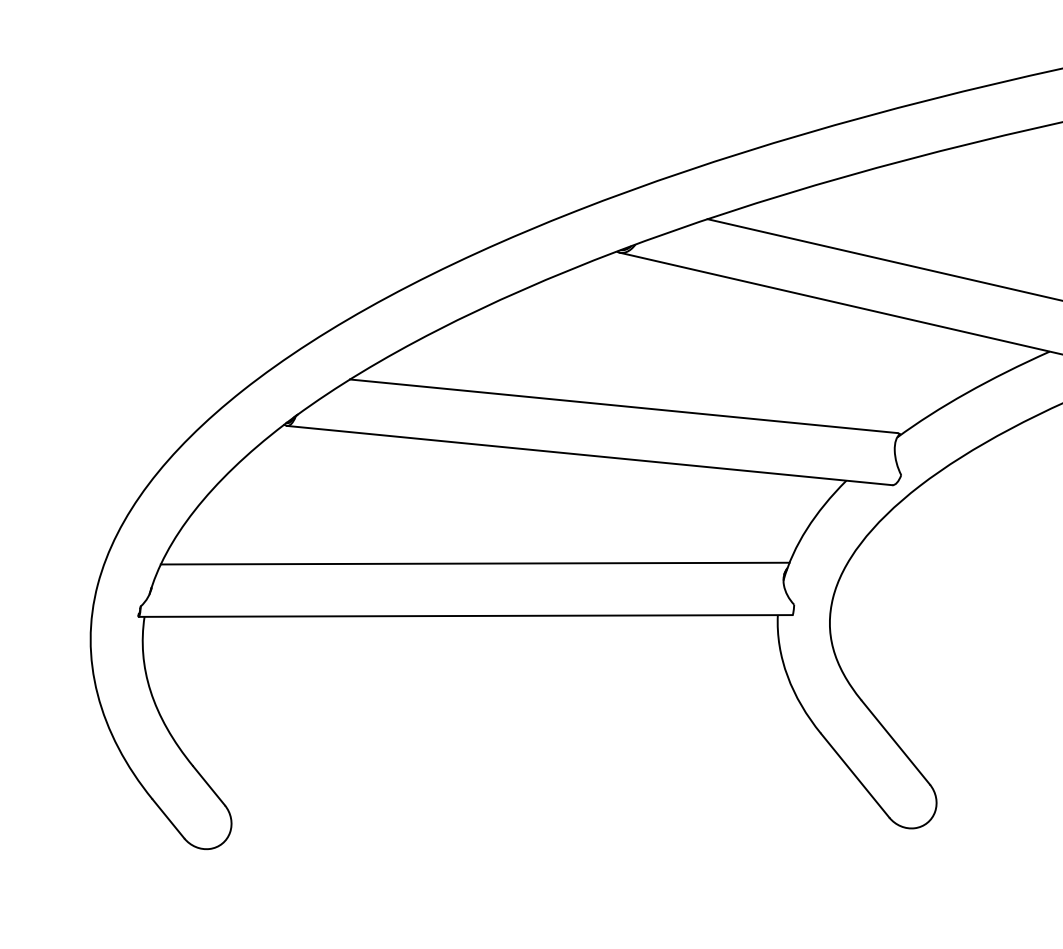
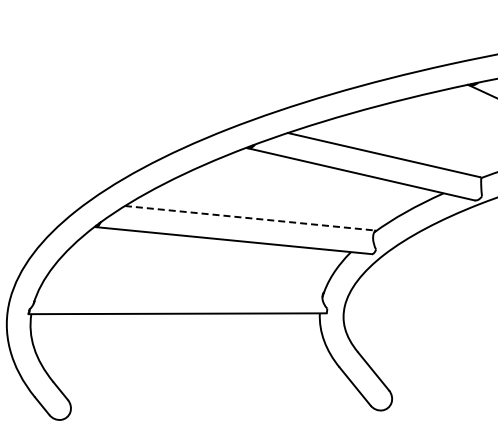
line: (625, 406) -> (250, 218), solid -> dashed
line: (474, 562) -> (181, 289), removed

